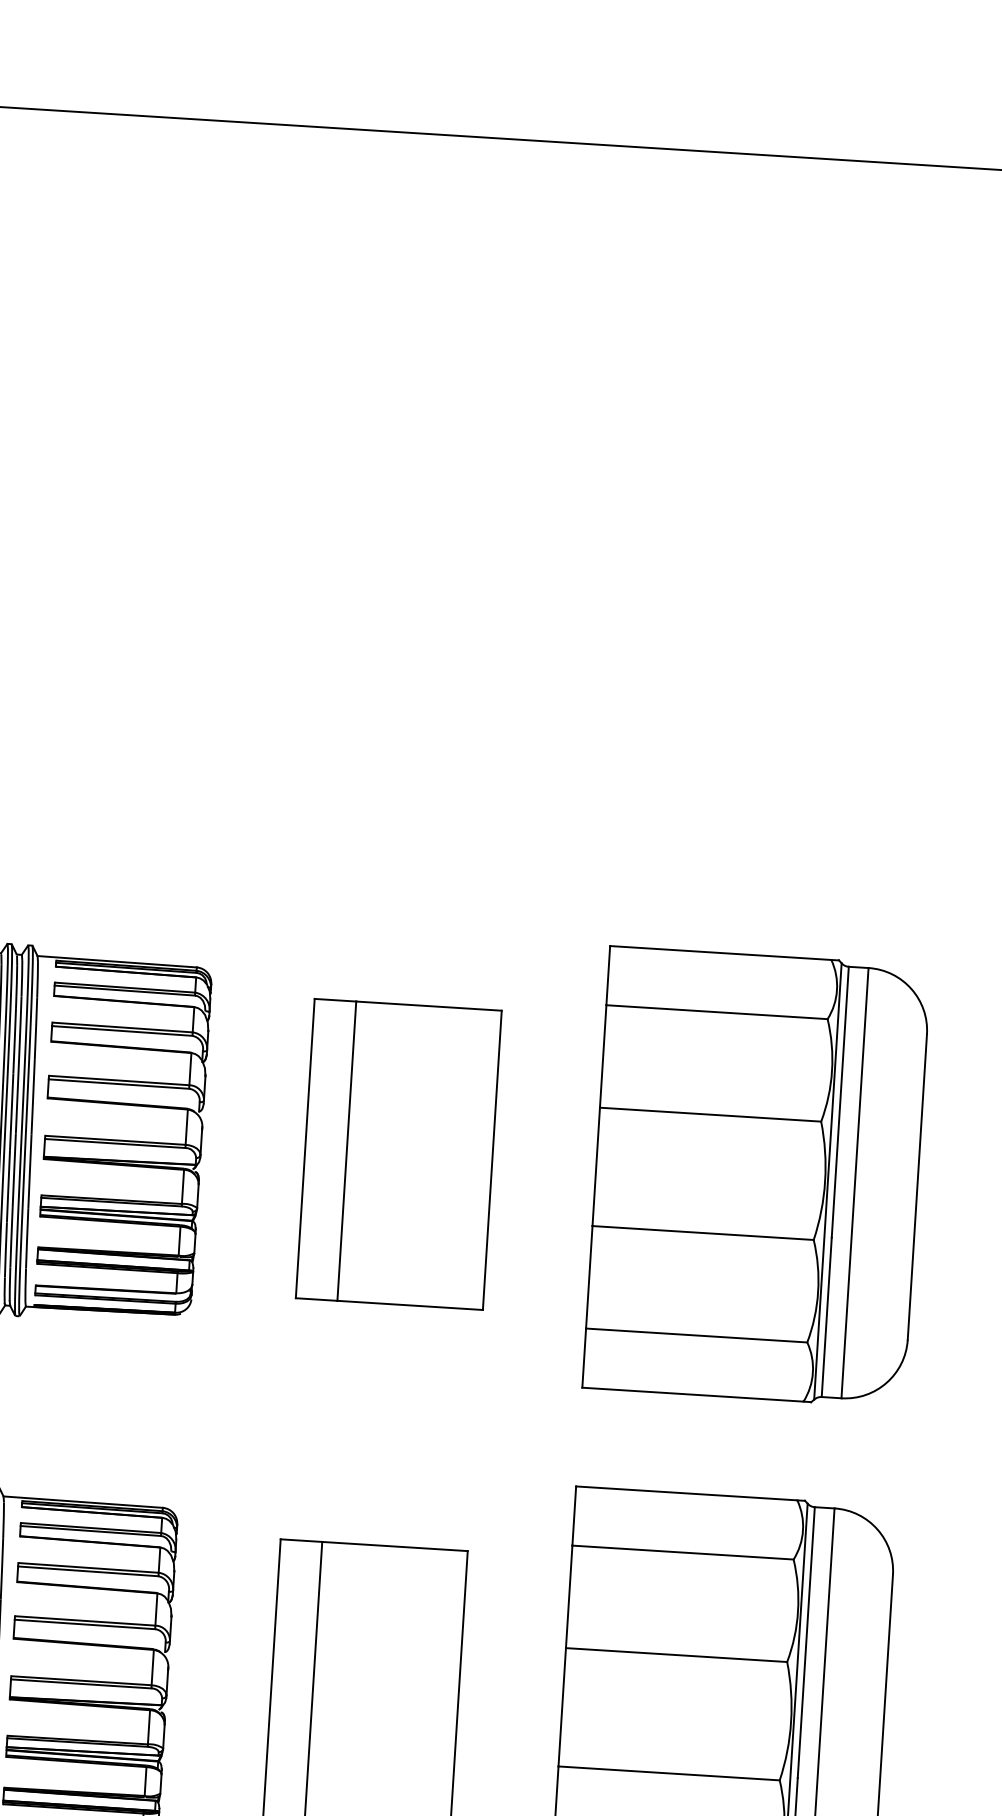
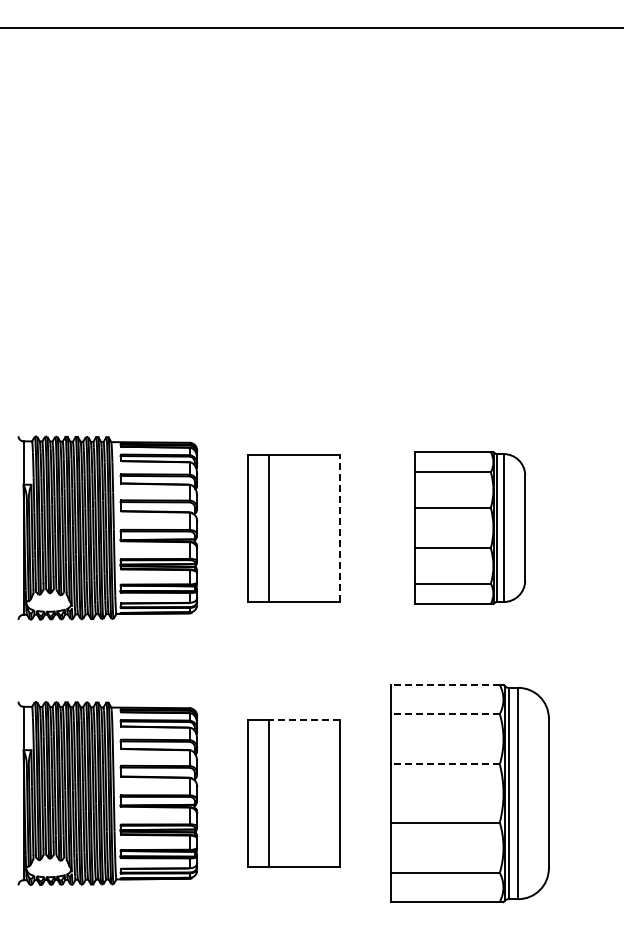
line: (493, 1161) -> (340, 528), solid -> dashed
part: (755, 1175) -> (469, 527), size x0.7
line: (684, 1494) -> (444, 685), solid -> dashed
line: (395, 1547) -> (304, 720), solid -> dashed
line: (681, 1553) -> (444, 714), solid -> dashed
line: (674, 1655) -> (444, 764), solid -> dashed

